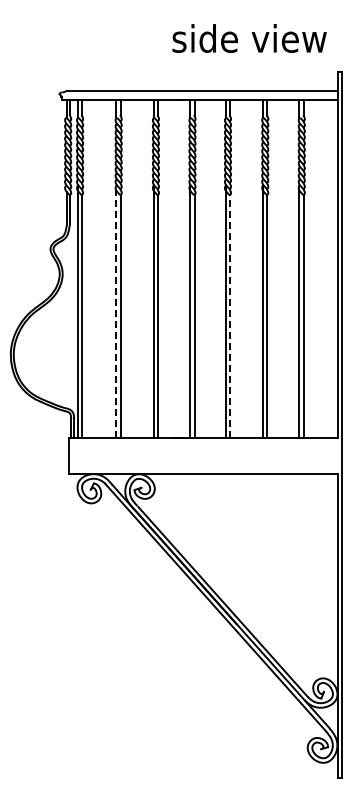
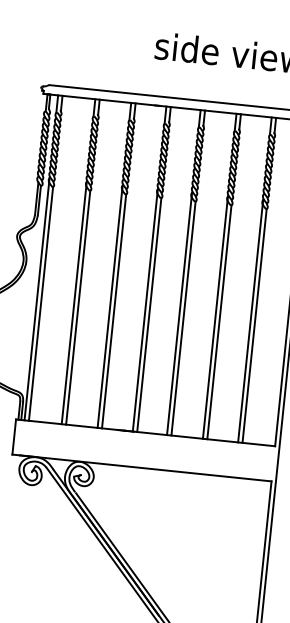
line: (116, 311) -> (74, 302), dashed -> solid
line: (230, 315) -> (183, 317), dashed -> solid

